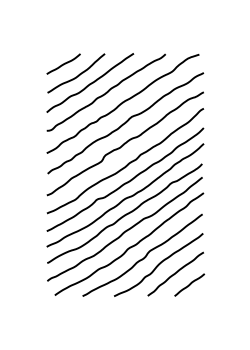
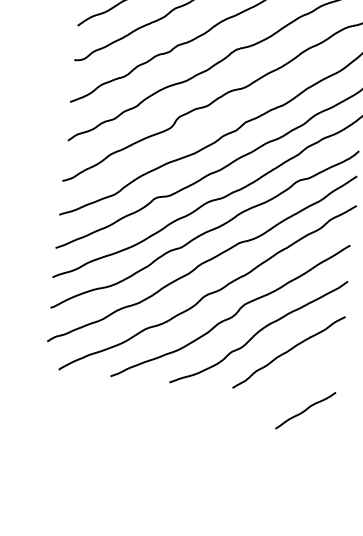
line: (189, 284) -> (305, 409), moved

